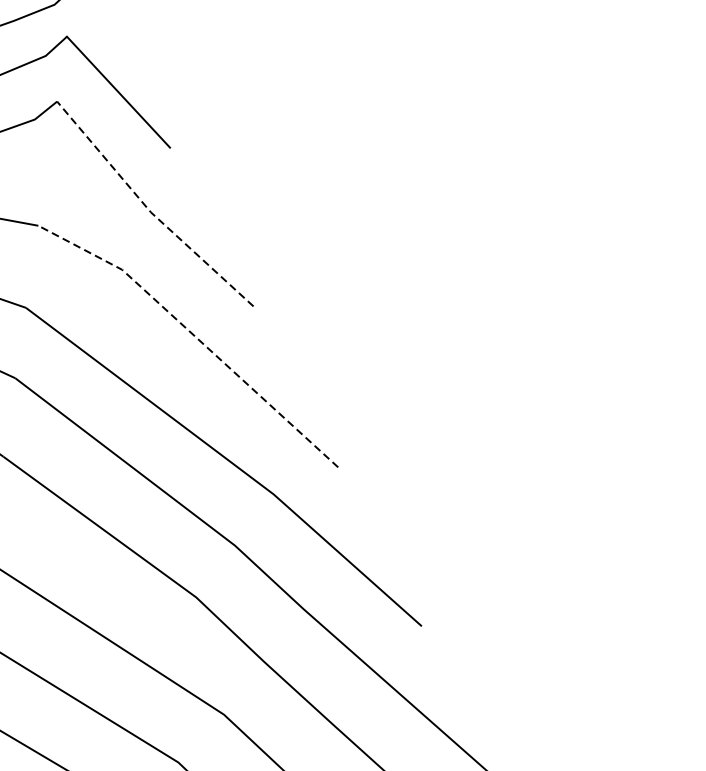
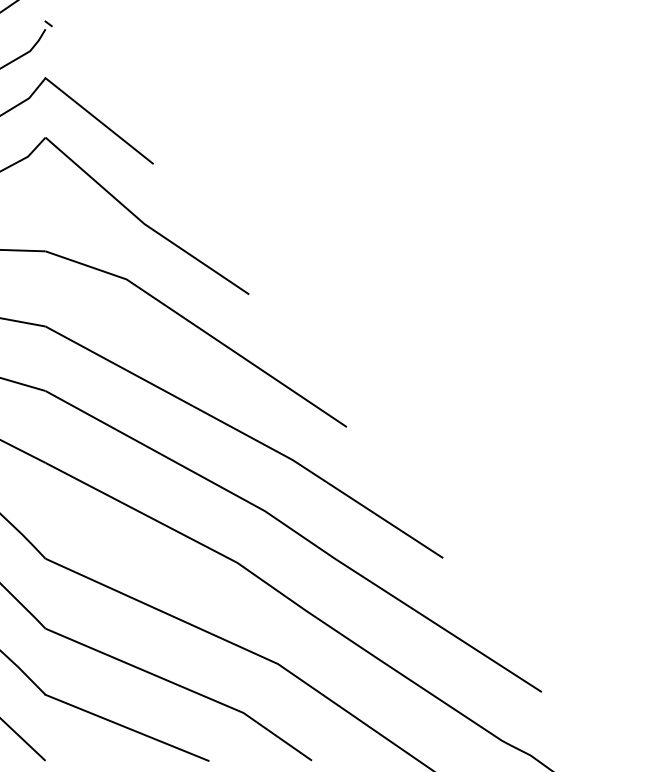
line: (150, 210) -> (143, 222), dashed -> solid
line: (194, 335) -> (200, 328), dashed -> solid

